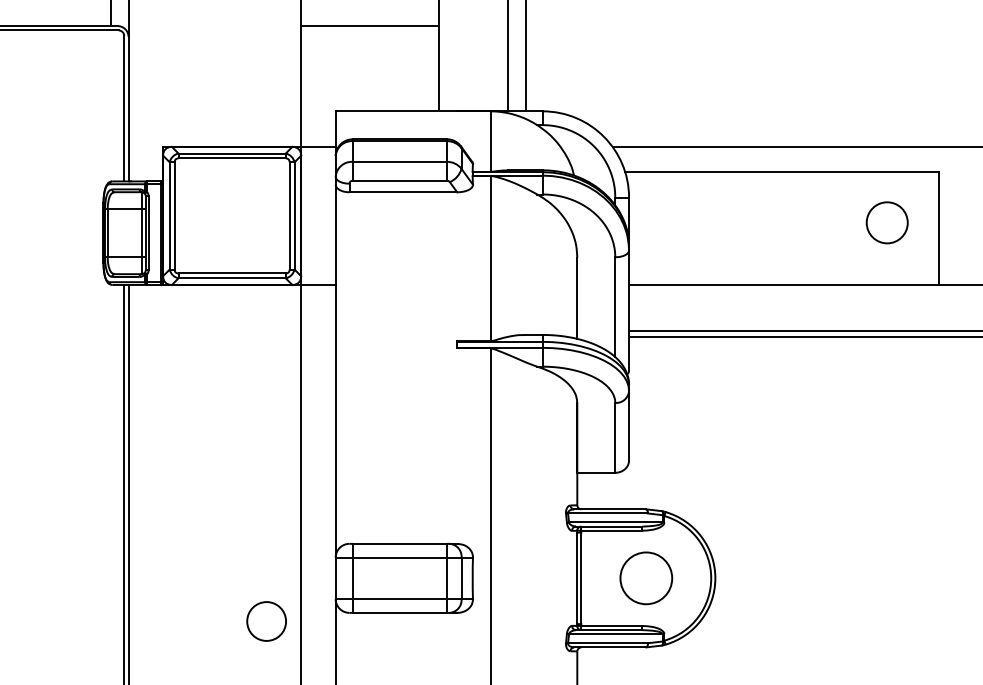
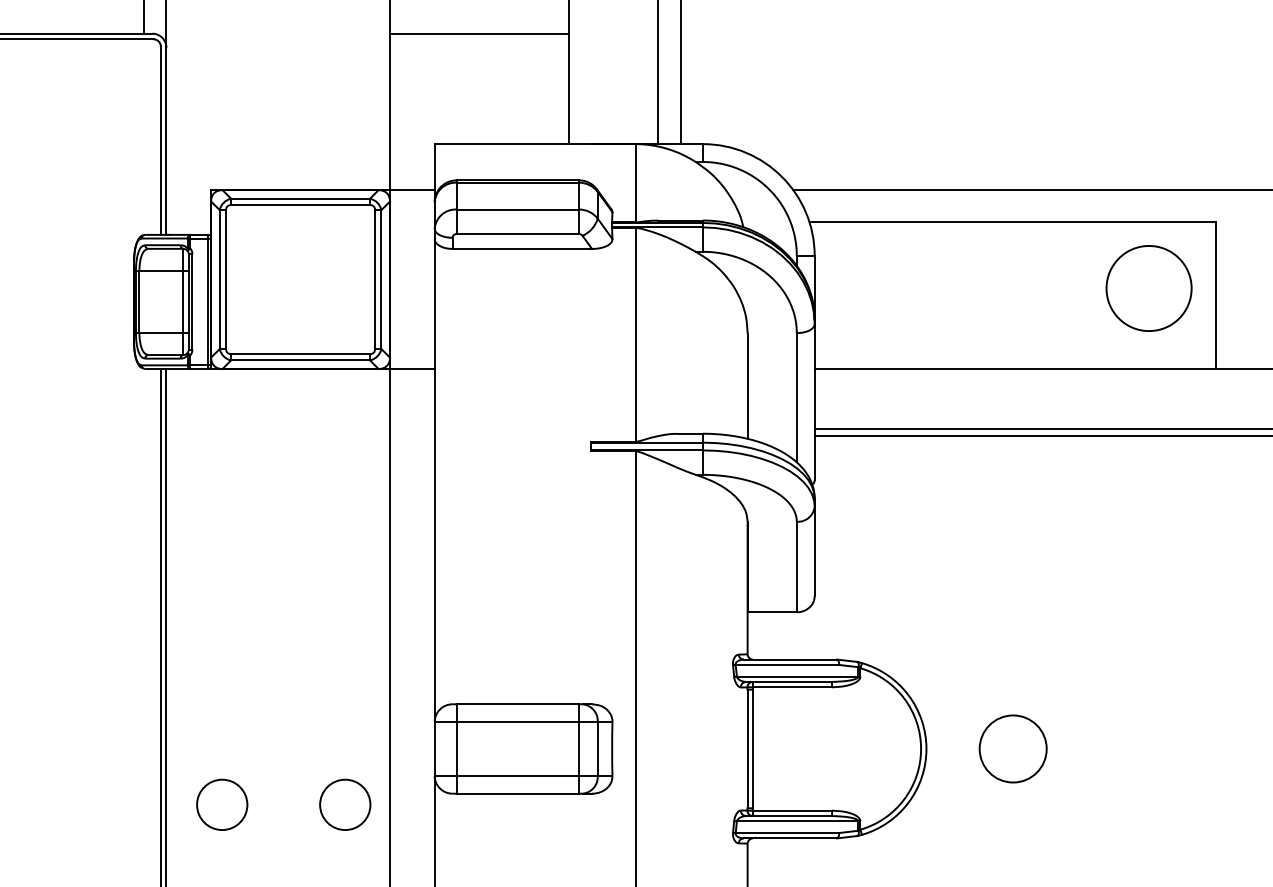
circle: (886, 222) -> (1148, 288), size x1.6
circle: (646, 578) -> (1013, 749), moved
circle: (171, 621) -> (222, 804), added

